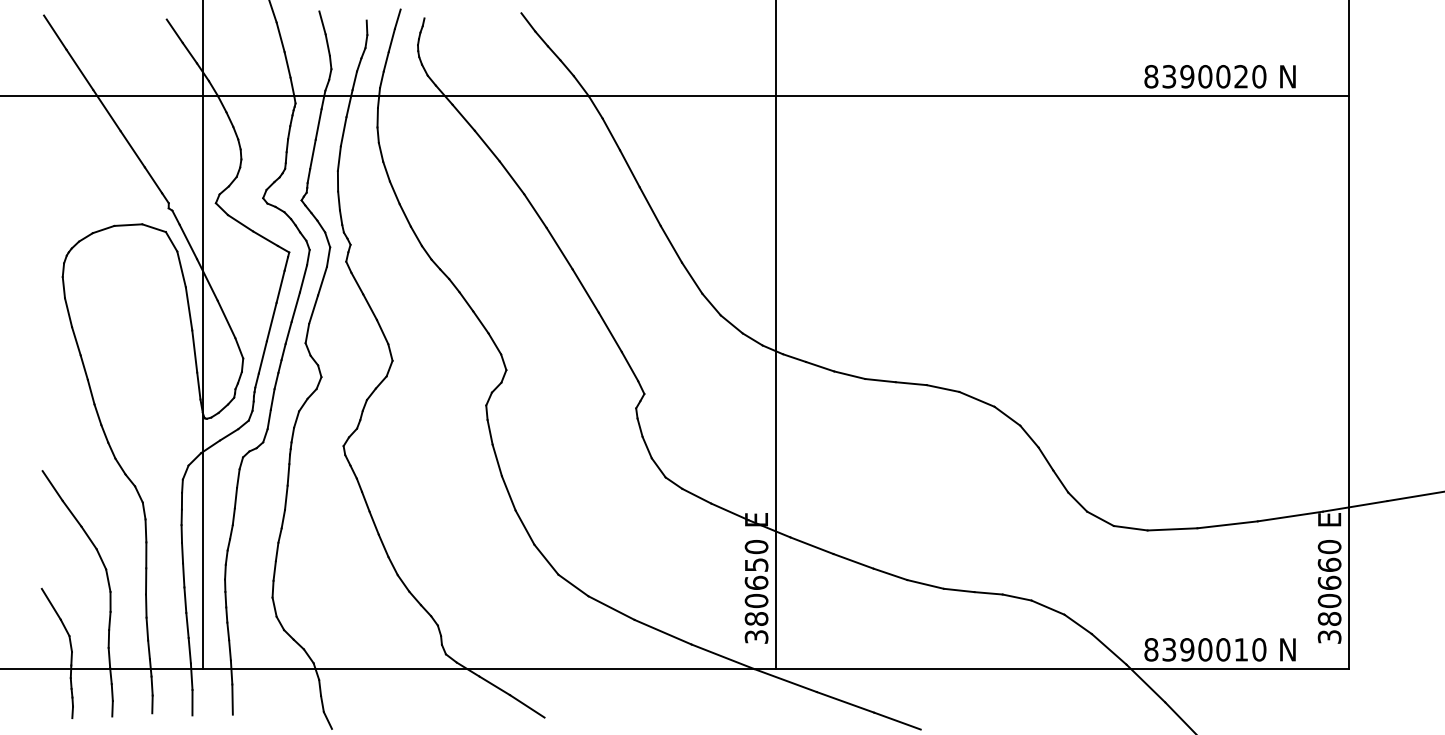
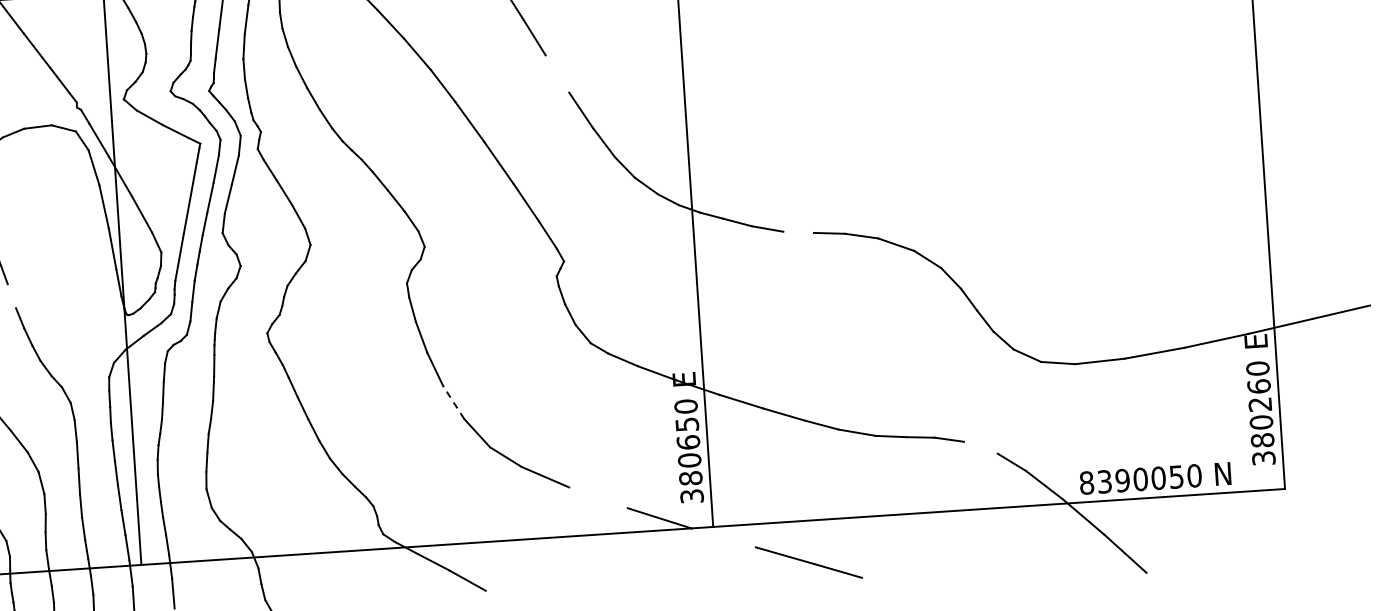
line: (649, 206) -> (556, 73), removed
line: (880, 380) -> (798, 232), removed
line: (90, 391) -> (11, 295), removed
line: (524, 527) -> (453, 402), solid -> dashed
text: (1329, 582) -> (1260, 404), 380660 -> 380260
line: (1047, 607) -> (980, 447), removed
line: (662, 631) -> (597, 497), removed
text: (1240, 649) -> (1175, 476), 8390010 -> 8390050
line: (785, 680) -> (723, 537), removed

